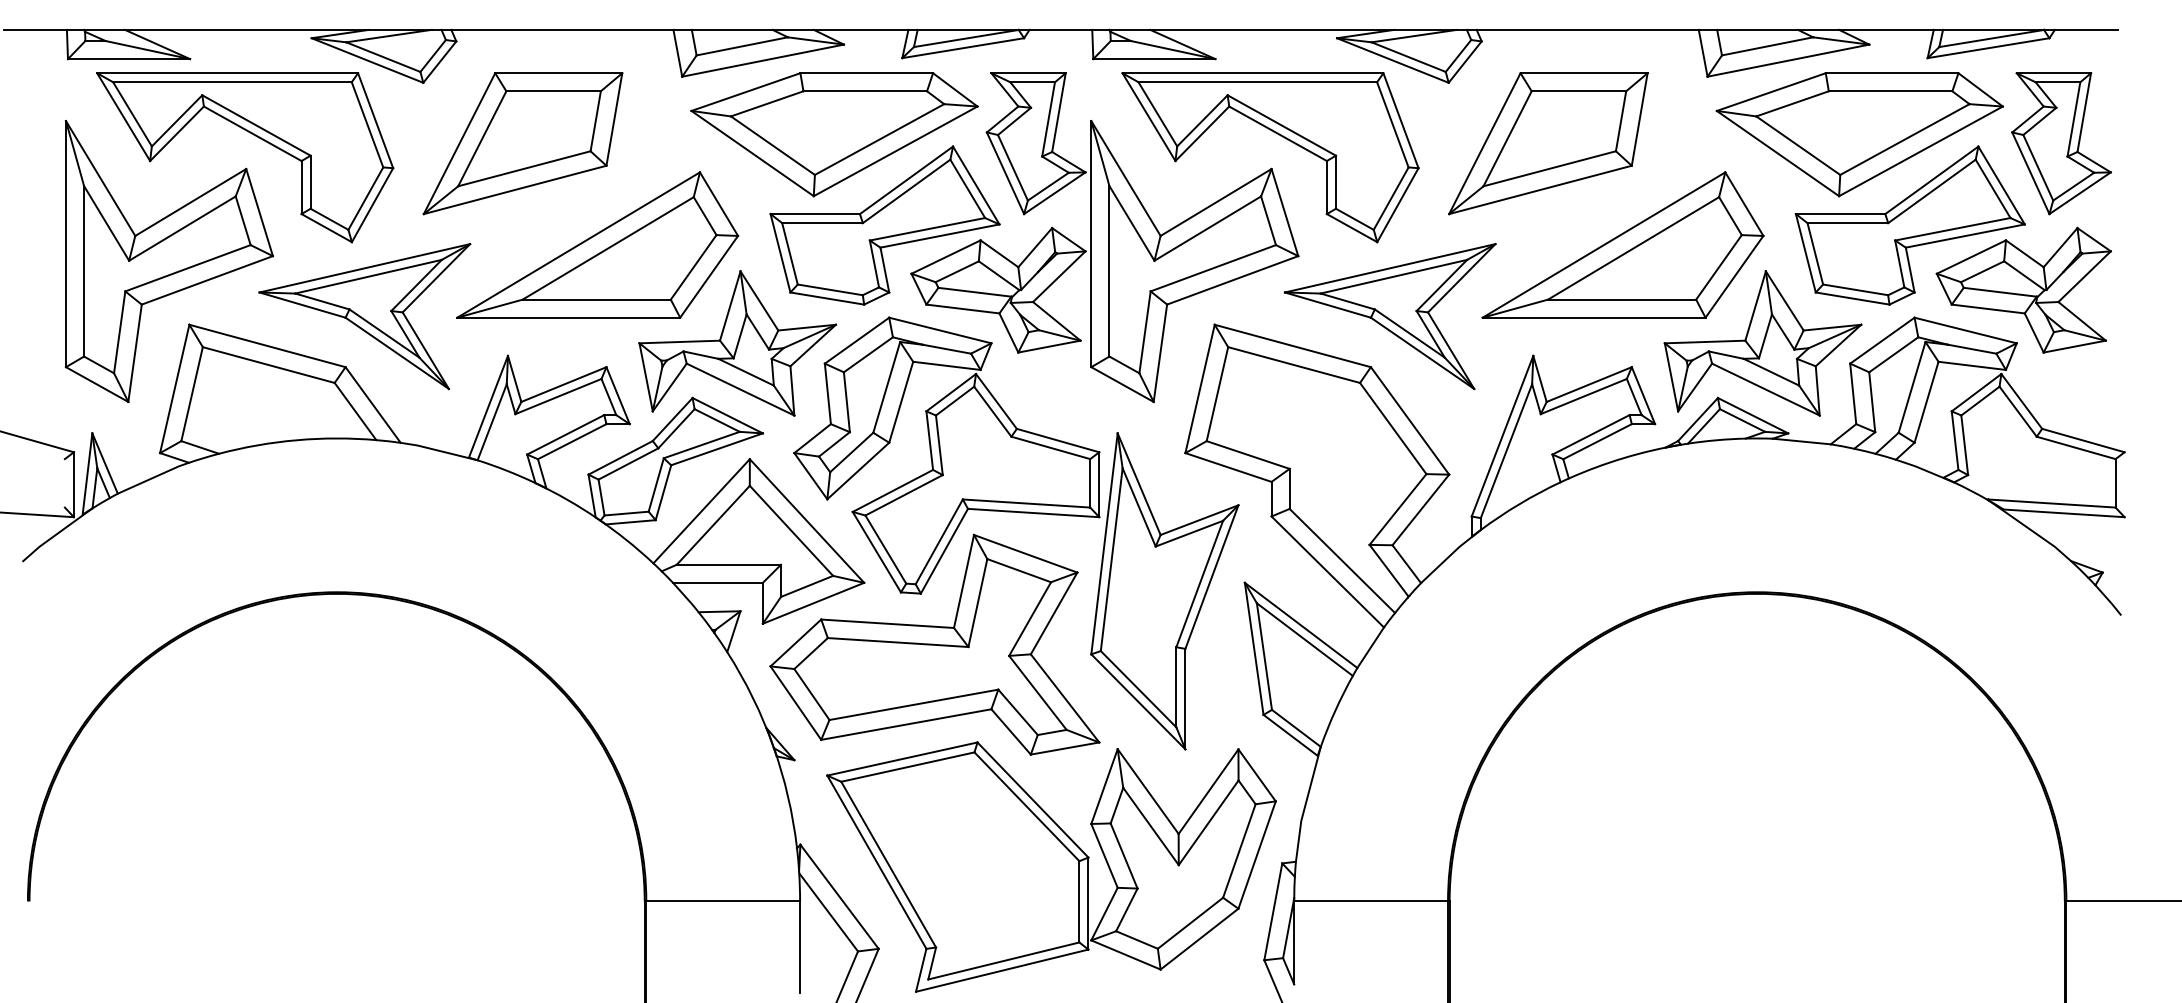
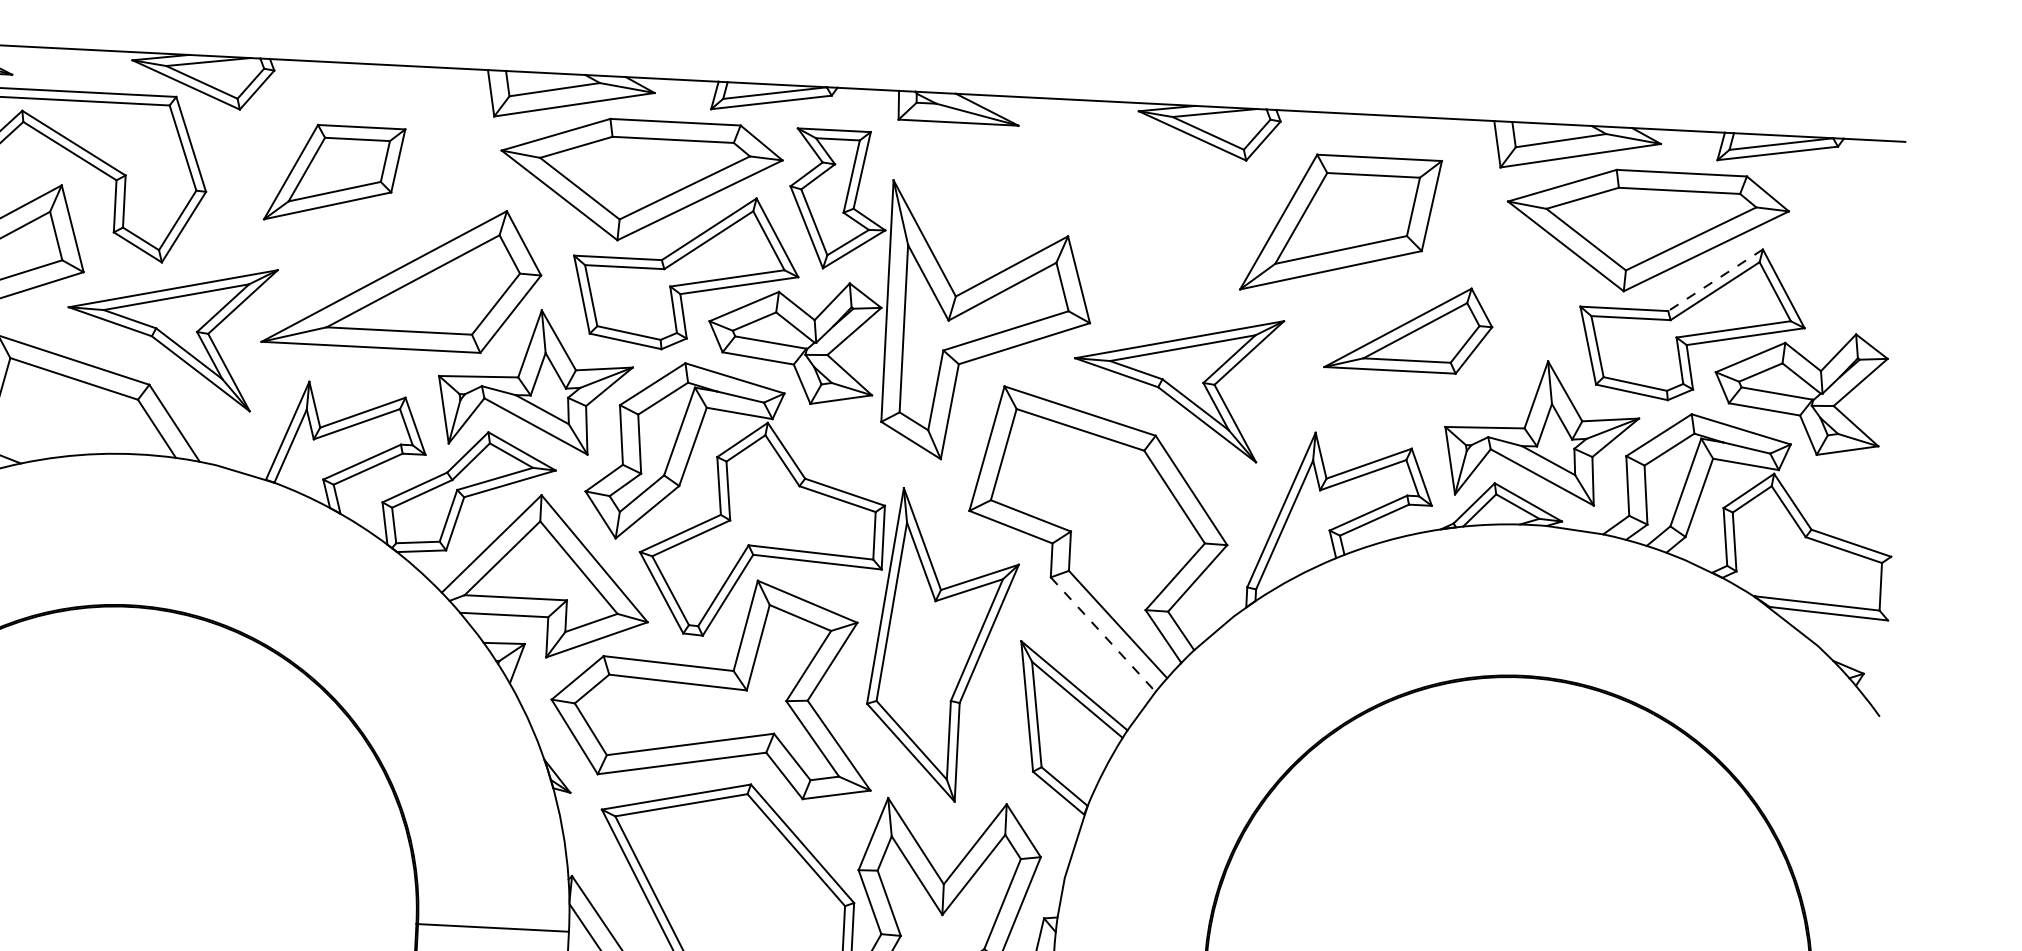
part: (1280, 136) -> (1078, 204), removed
part: (522, 143) -> (334, 174), size x0.7
part: (2061, 143) -> (1844, 250), removed
line: (1931, 180) -> (1715, 280), solid -> dashed
part: (1622, 244) -> (1408, 327), size x0.6
line: (1327, 571) -> (1102, 634), solid -> dashed

